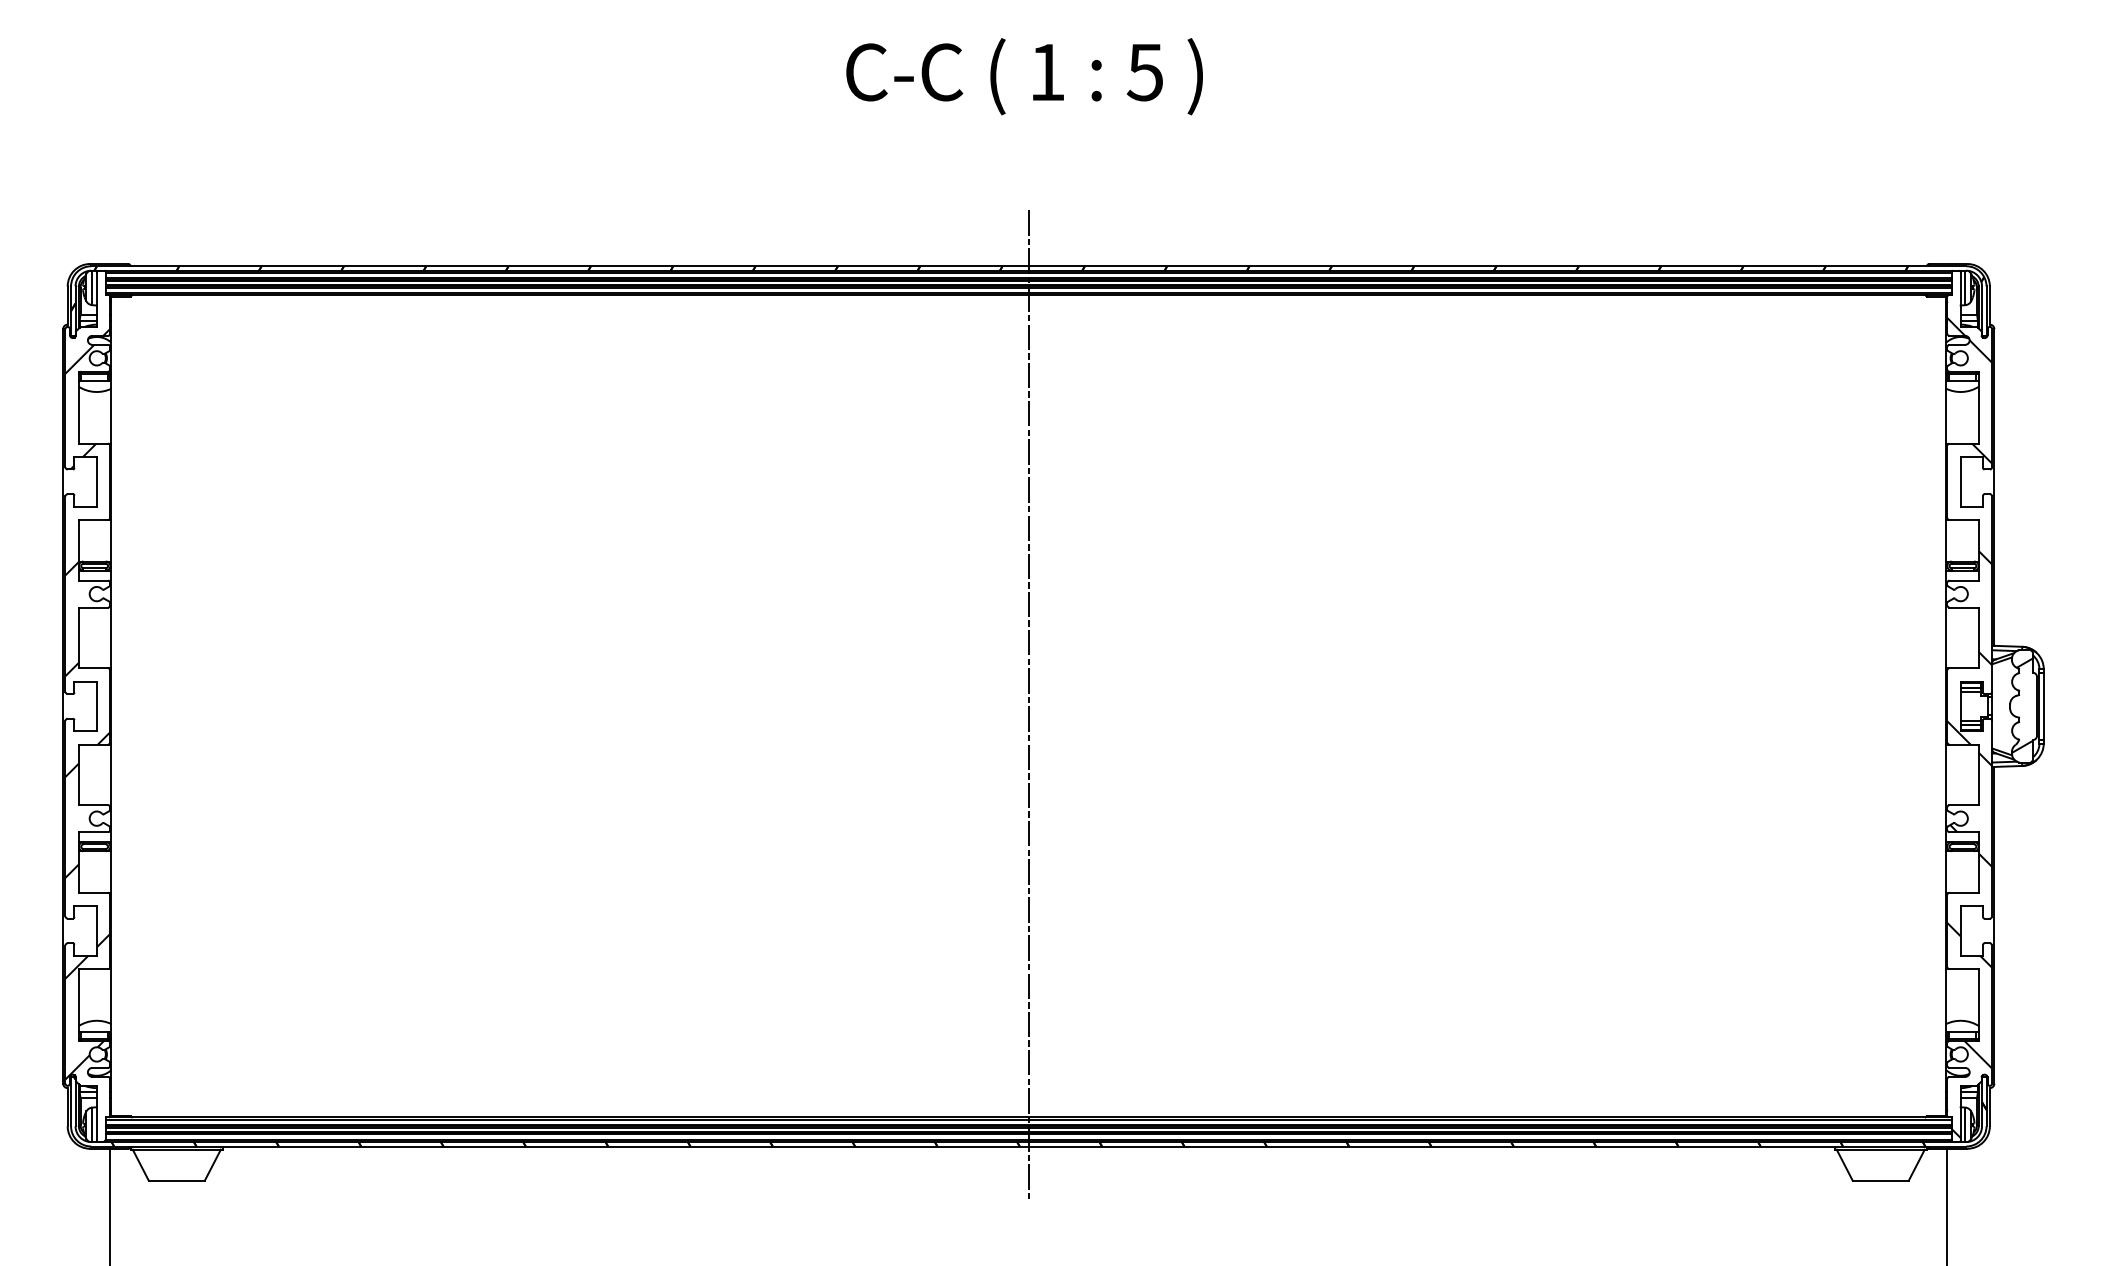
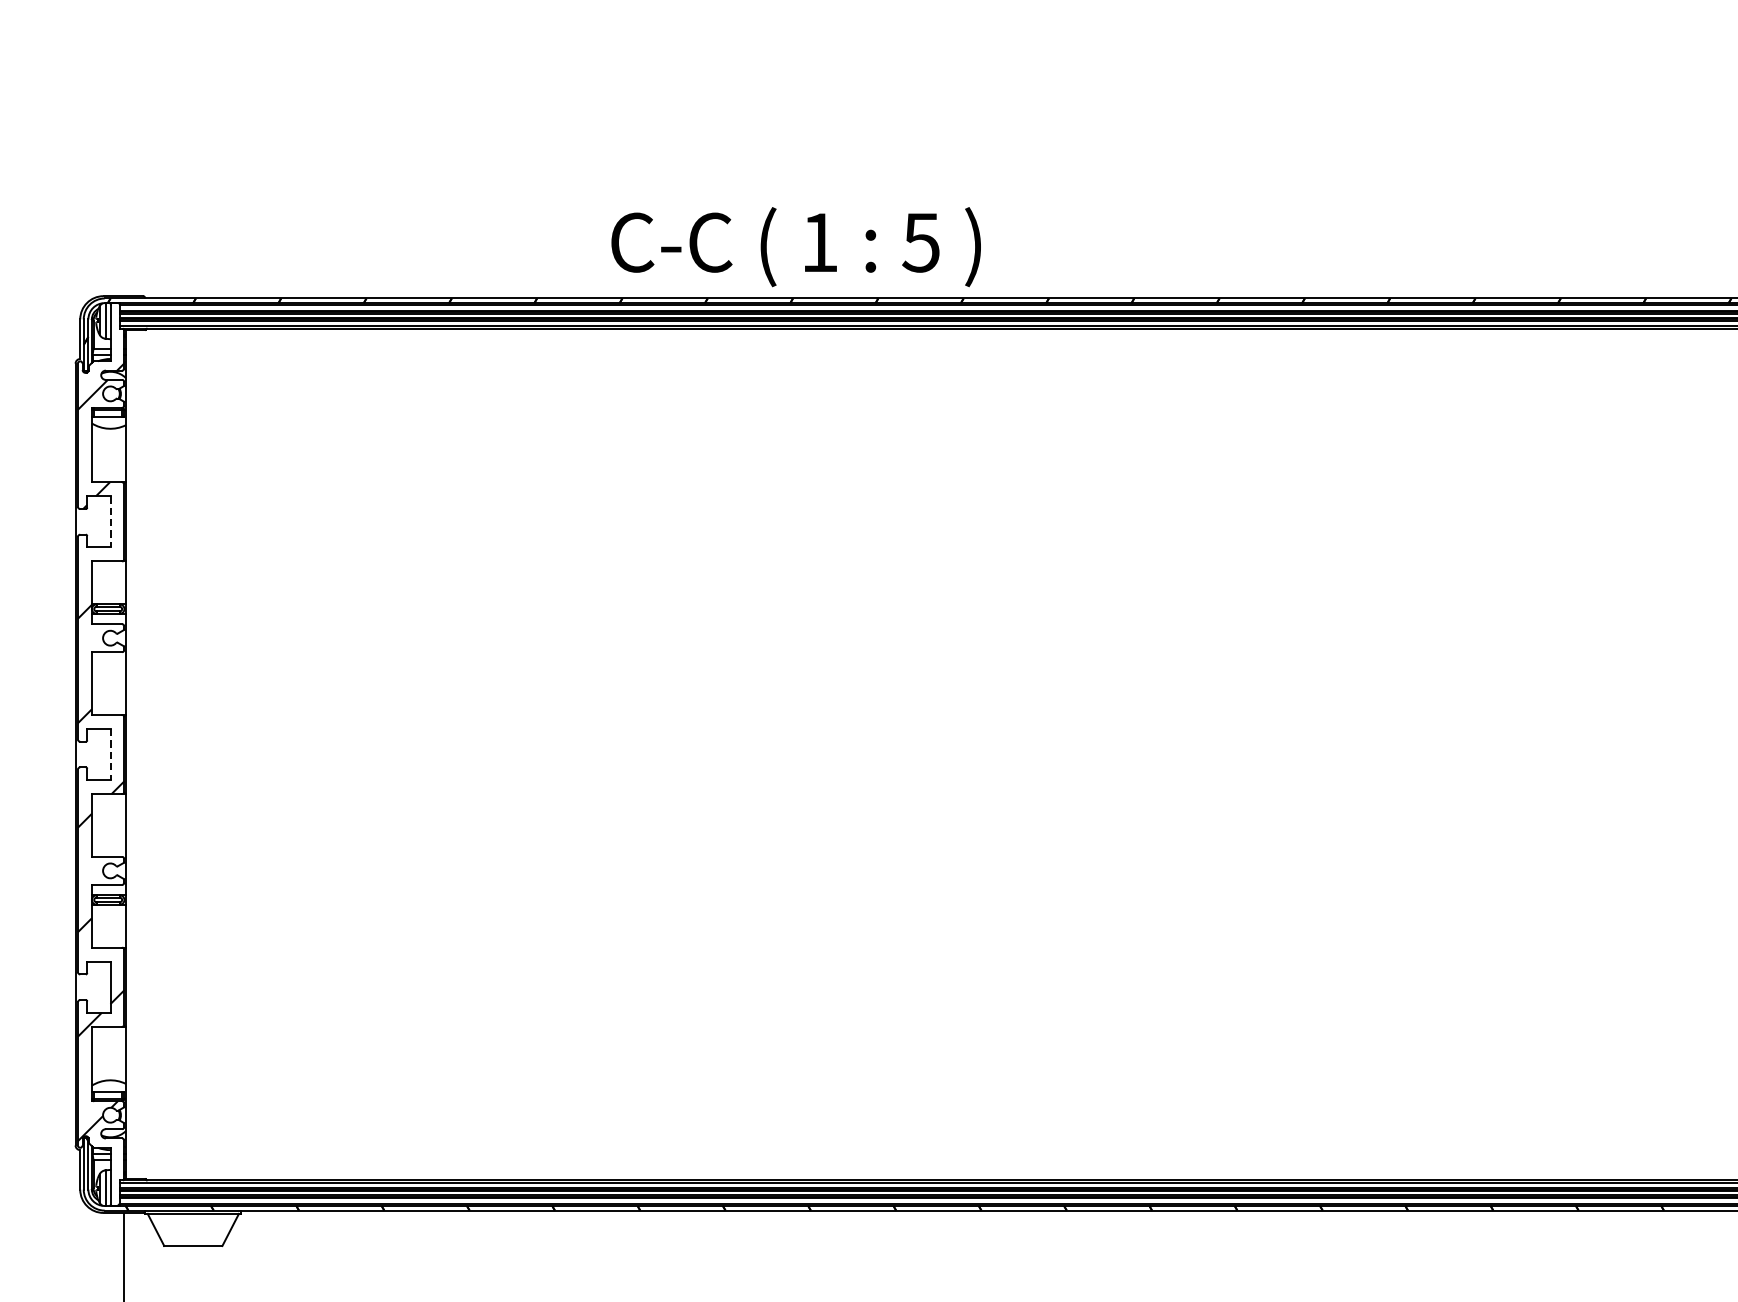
text: (1024, 76) -> (796, 246), moved
line: (96, 481) -> (110, 521), solid -> dashed
line: (96, 706) -> (110, 754), solid -> dashed
line: (1028, 706) -> (1075, 754), removed

